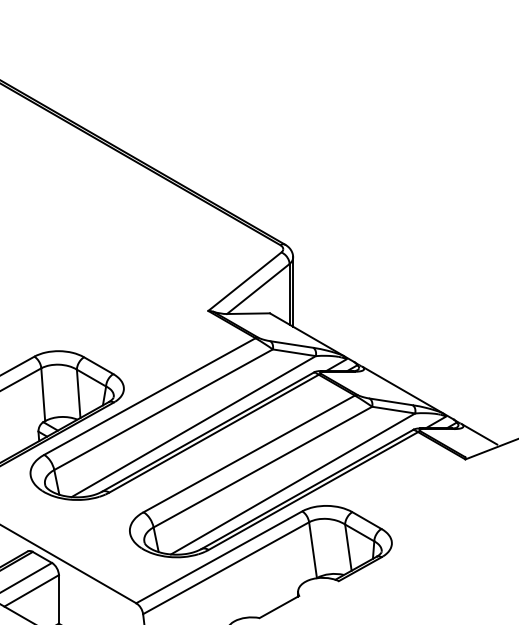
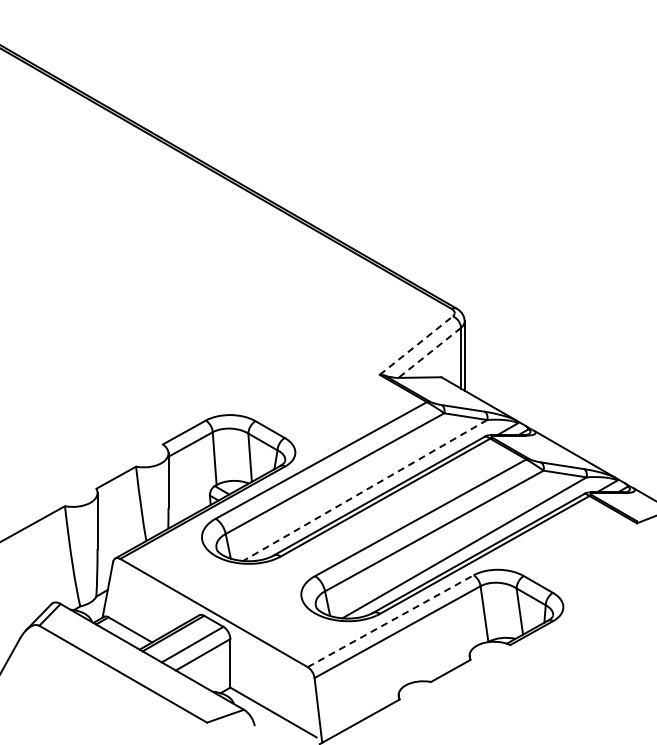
line: (245, 281) -> (416, 345), solid -> dashed
line: (258, 289) -> (429, 353), solid -> dashed
line: (193, 426) -> (364, 490), solid -> dashed
line: (219, 557) -> (390, 621), solid -> dashed

